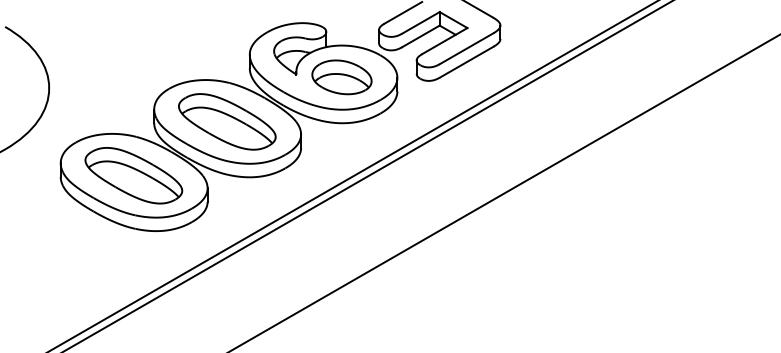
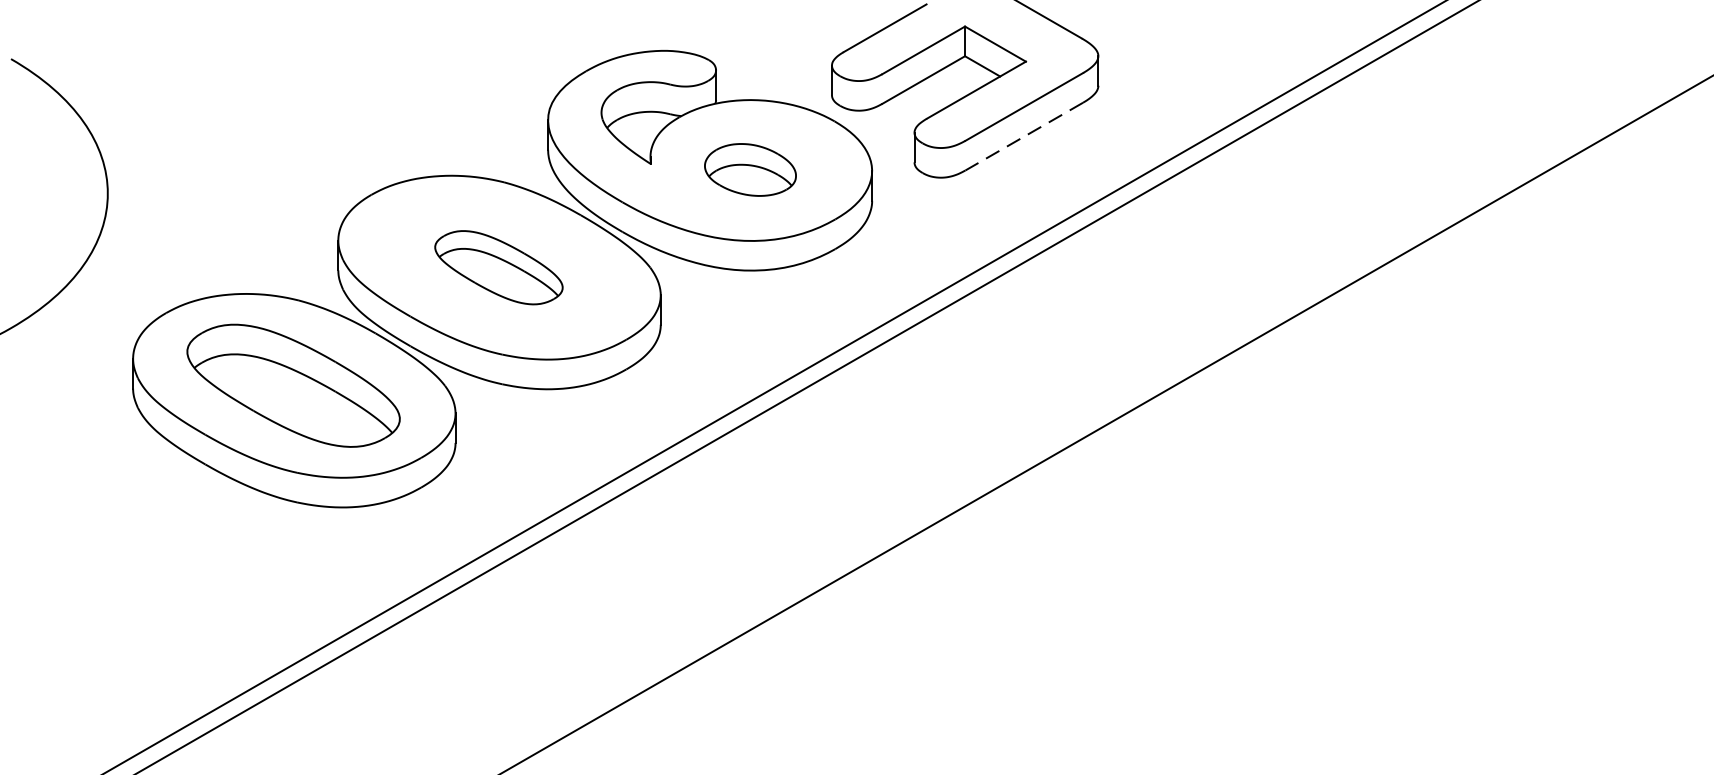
line: (466, 62) -> (1023, 137), solid -> dashed
part: (341, 77) -> (749, 170), size x0.7
part: (227, 121) -> (499, 266), size x0.6

